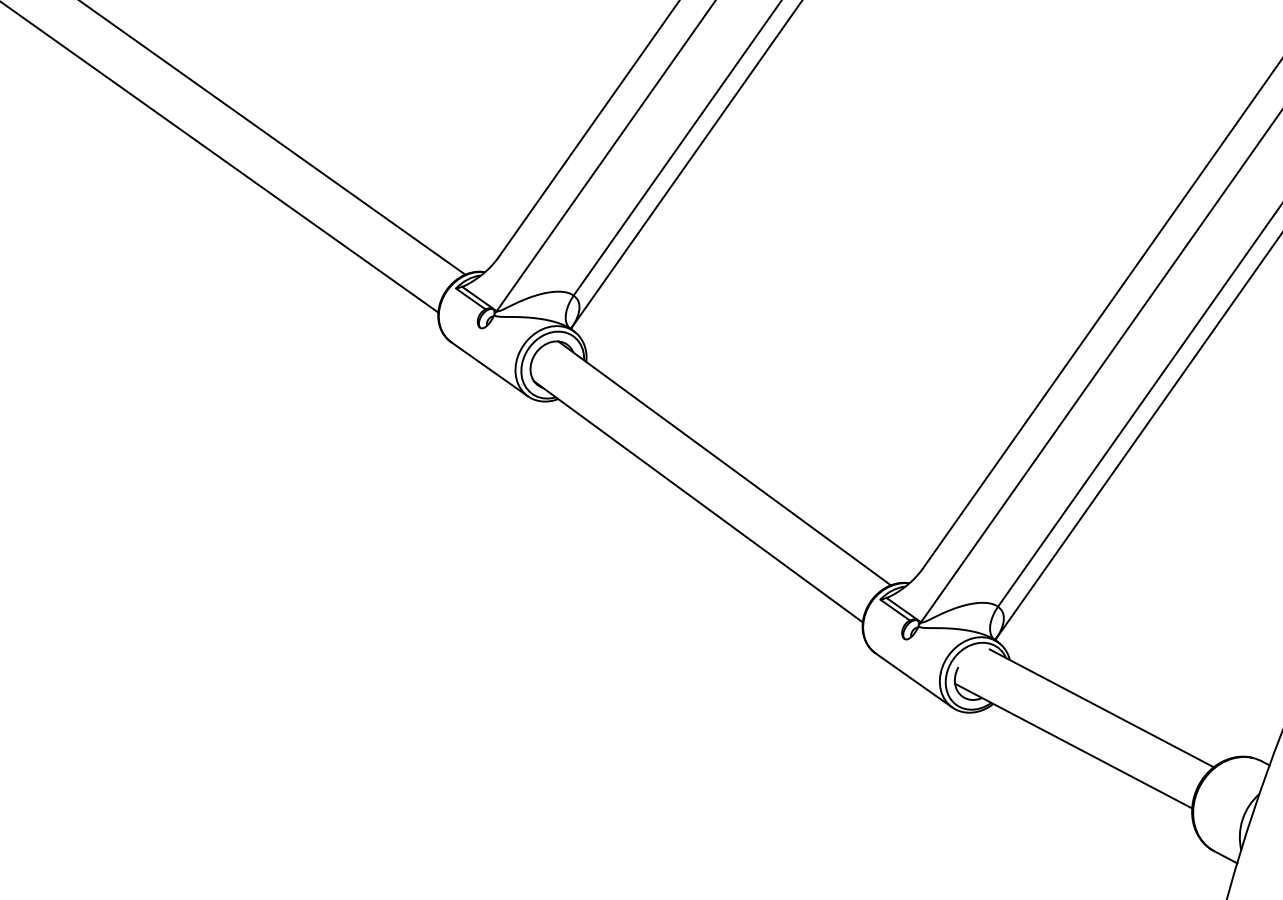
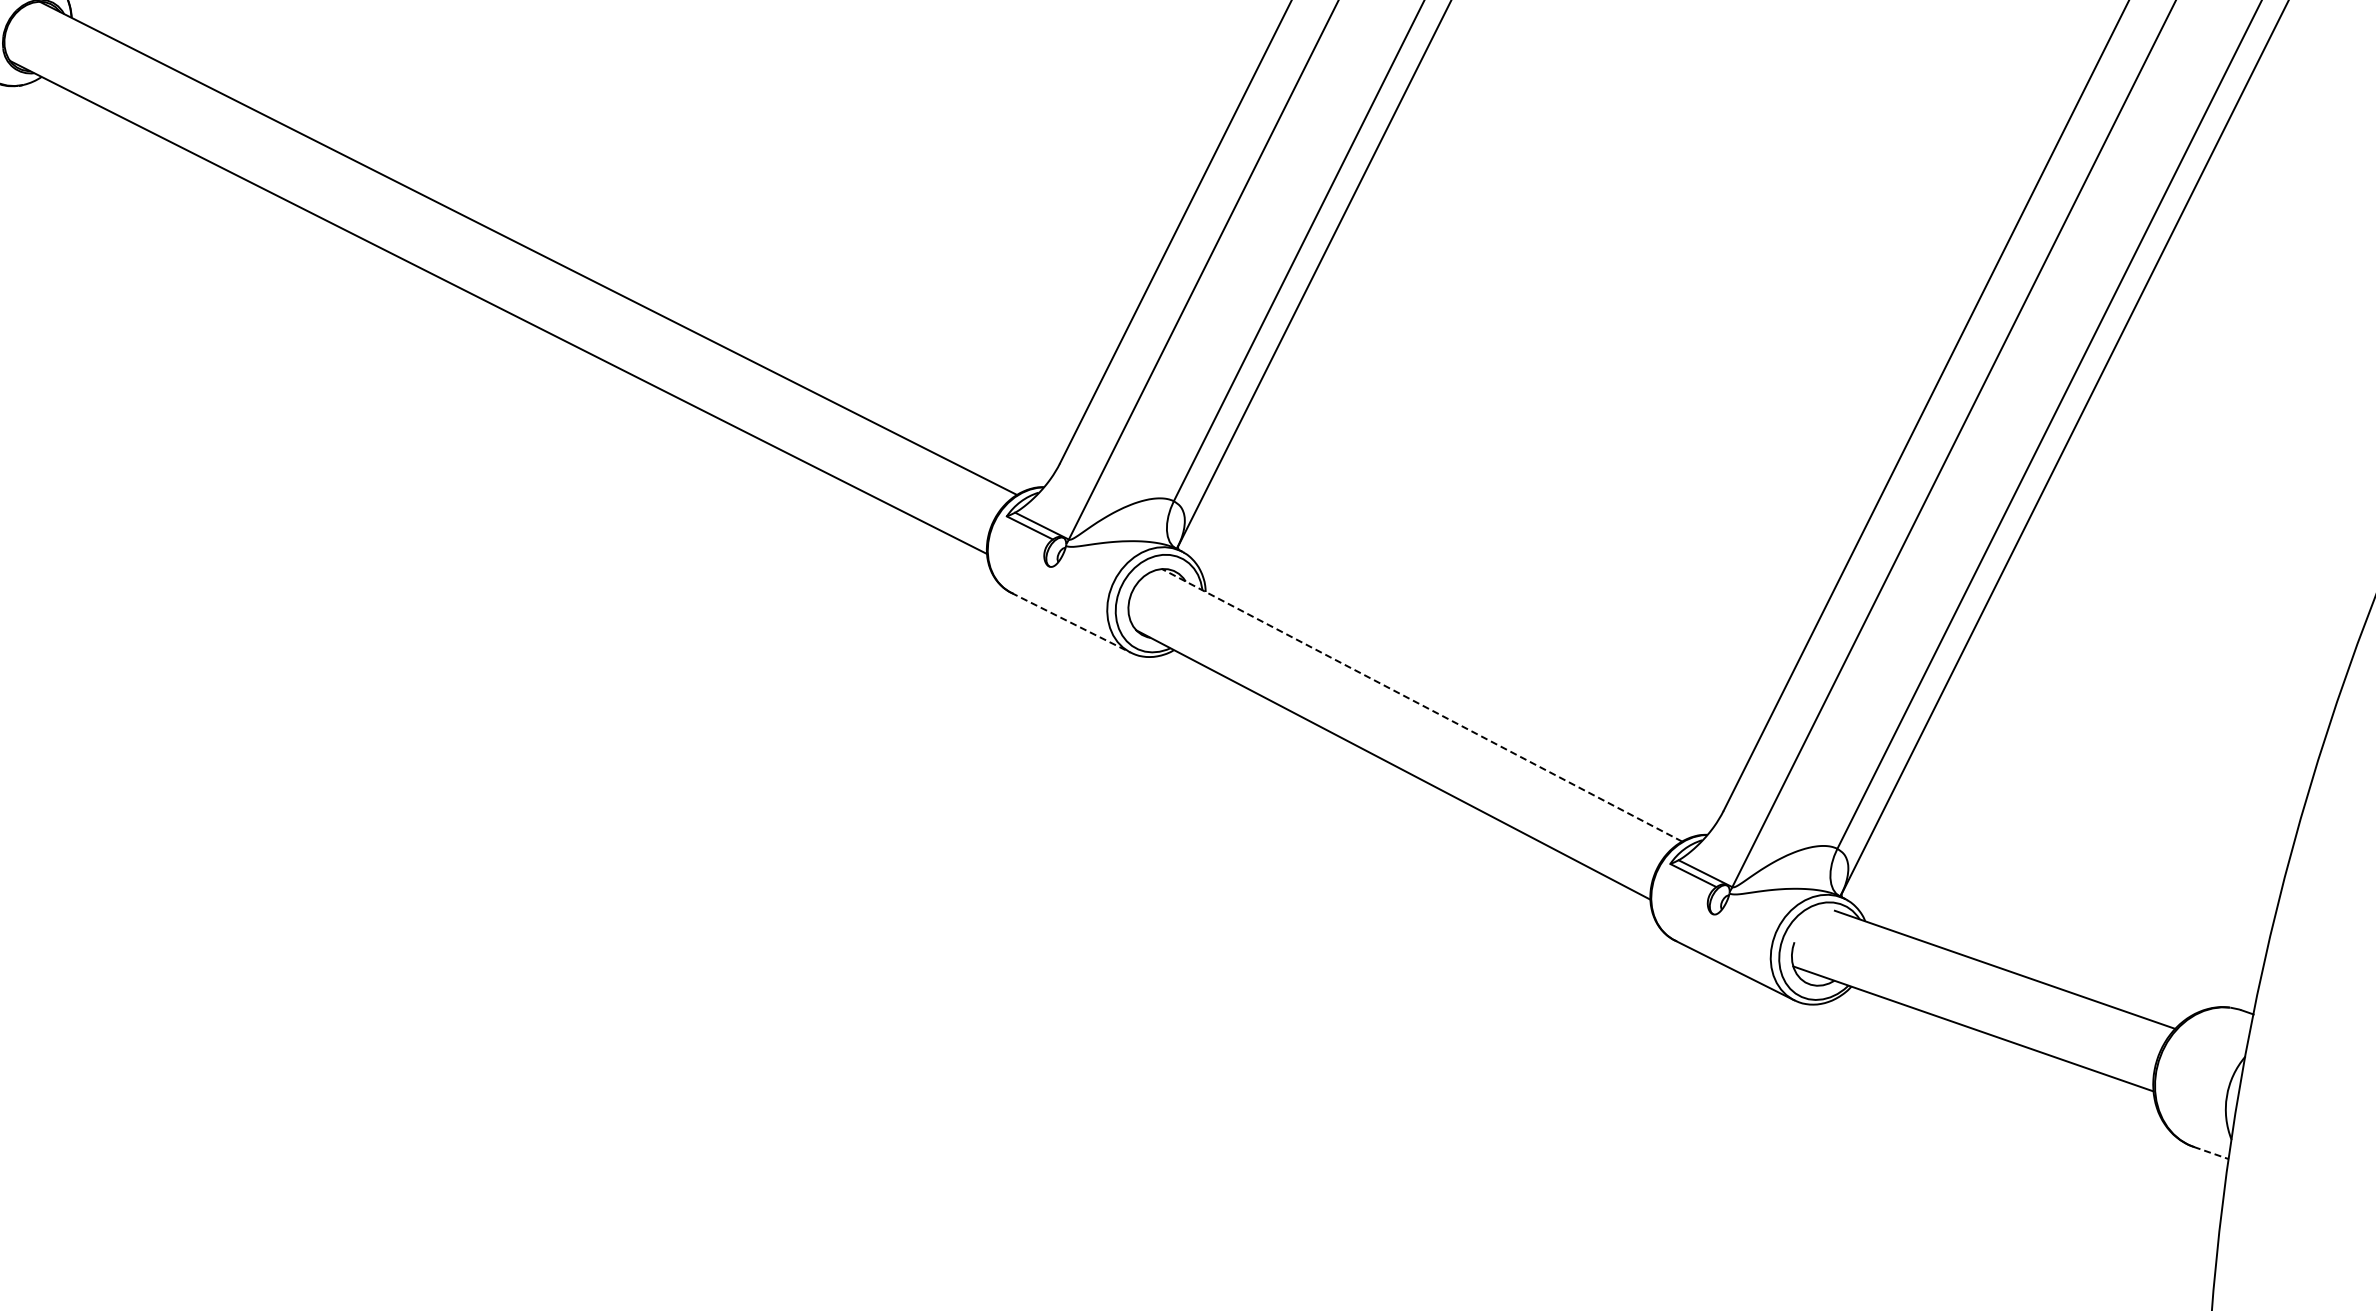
line: (489, 369) -> (1071, 622), solid -> dashed
line: (724, 463) -> (1422, 705), solid -> dashed
line: (1225, 857) -> (2211, 1153), solid -> dashed

